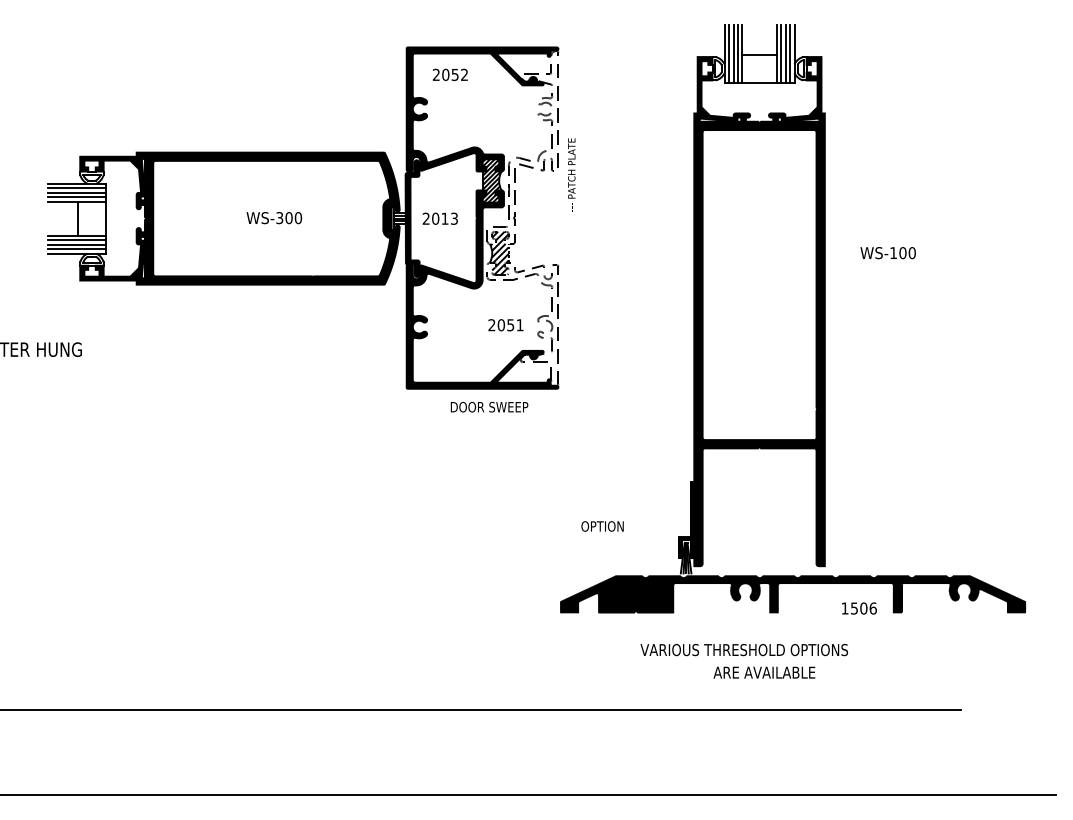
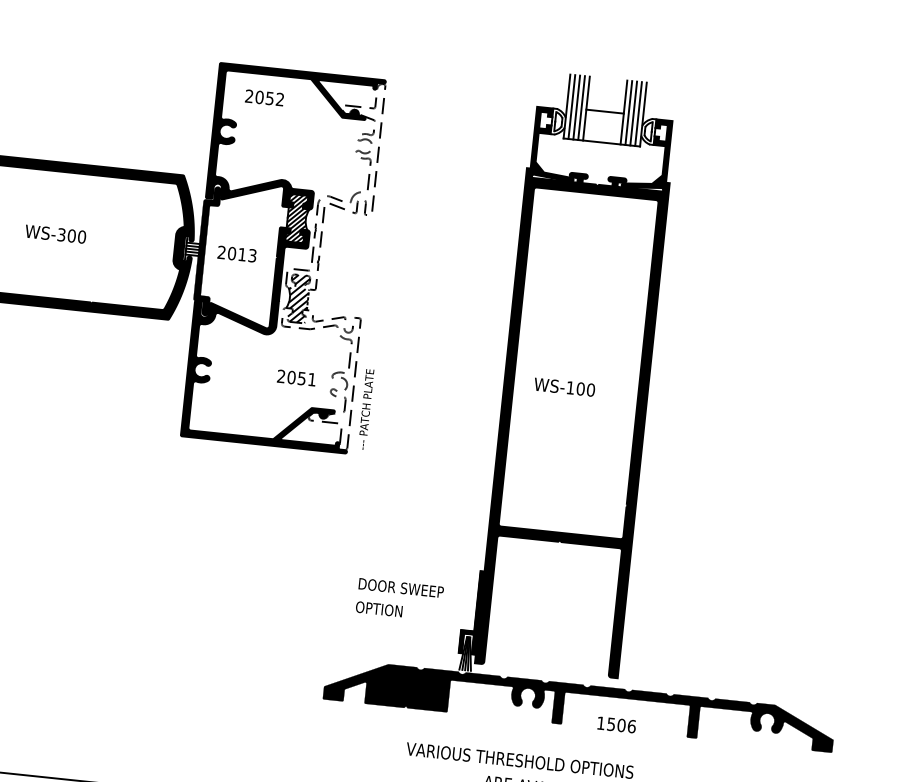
text: (571, 174) -> (365, 408), moved
text: (887, 253) -> (563, 387), moved
text: (489, 406) -> (401, 587), moved
text: (859, 608) -> (616, 724), moved

